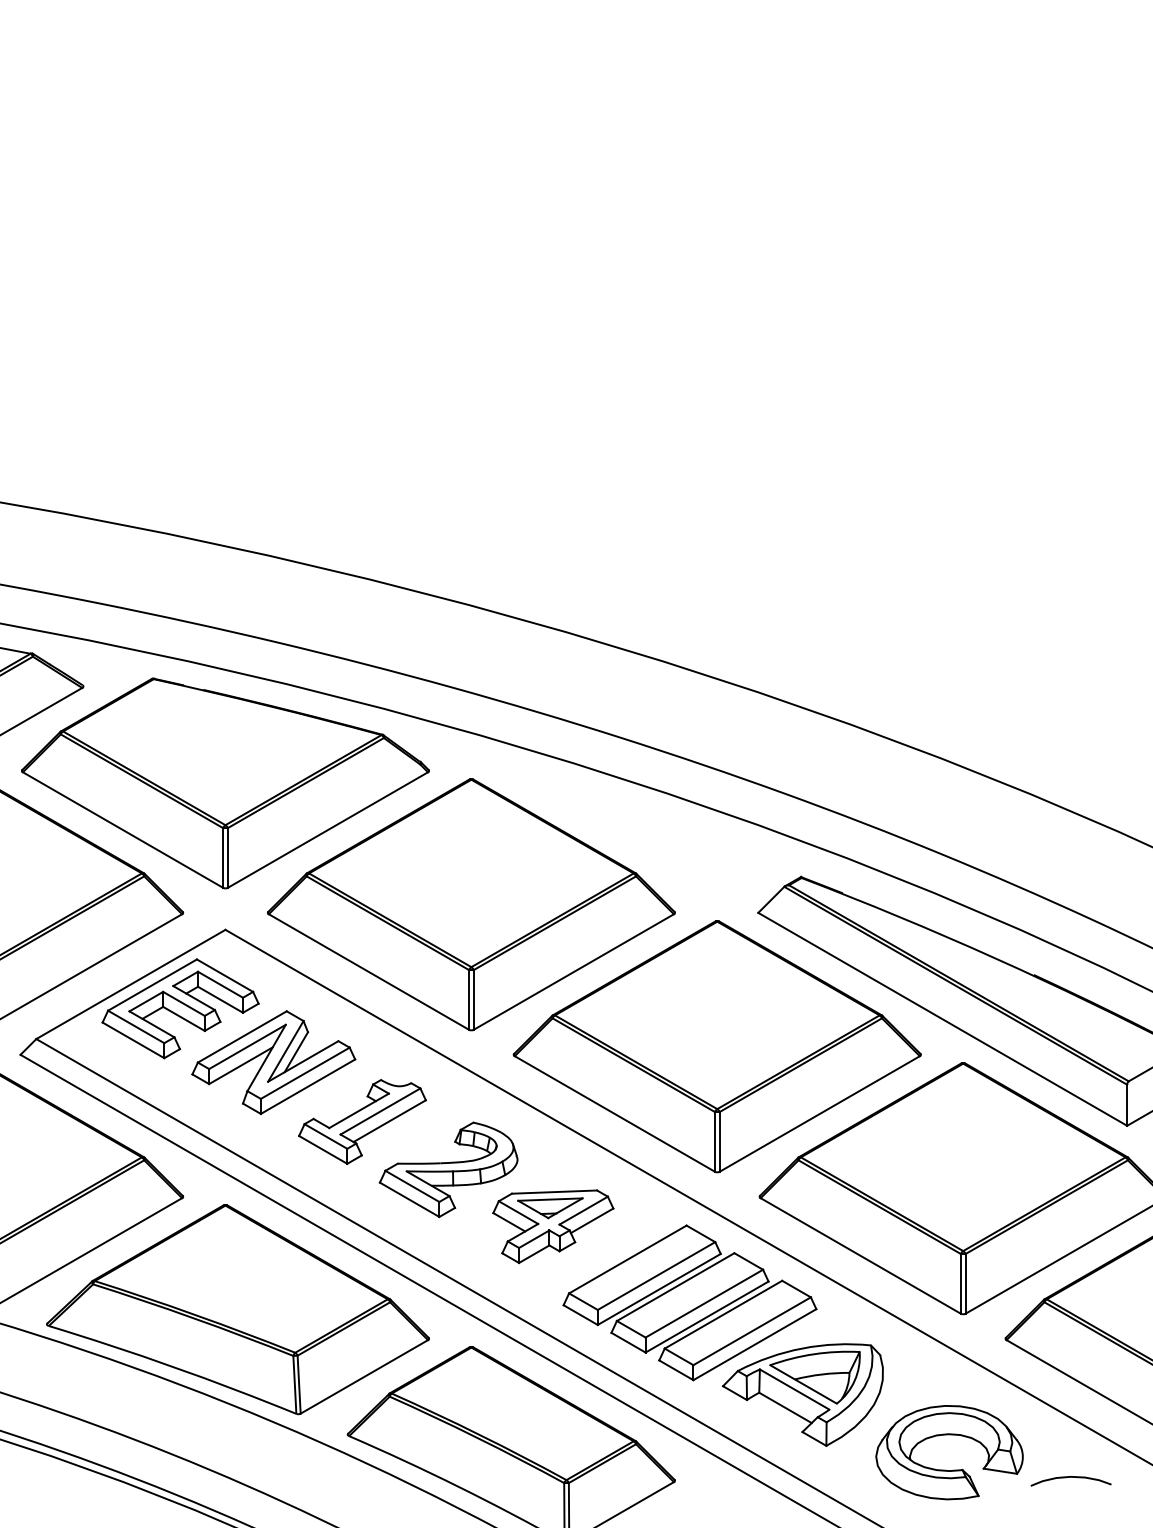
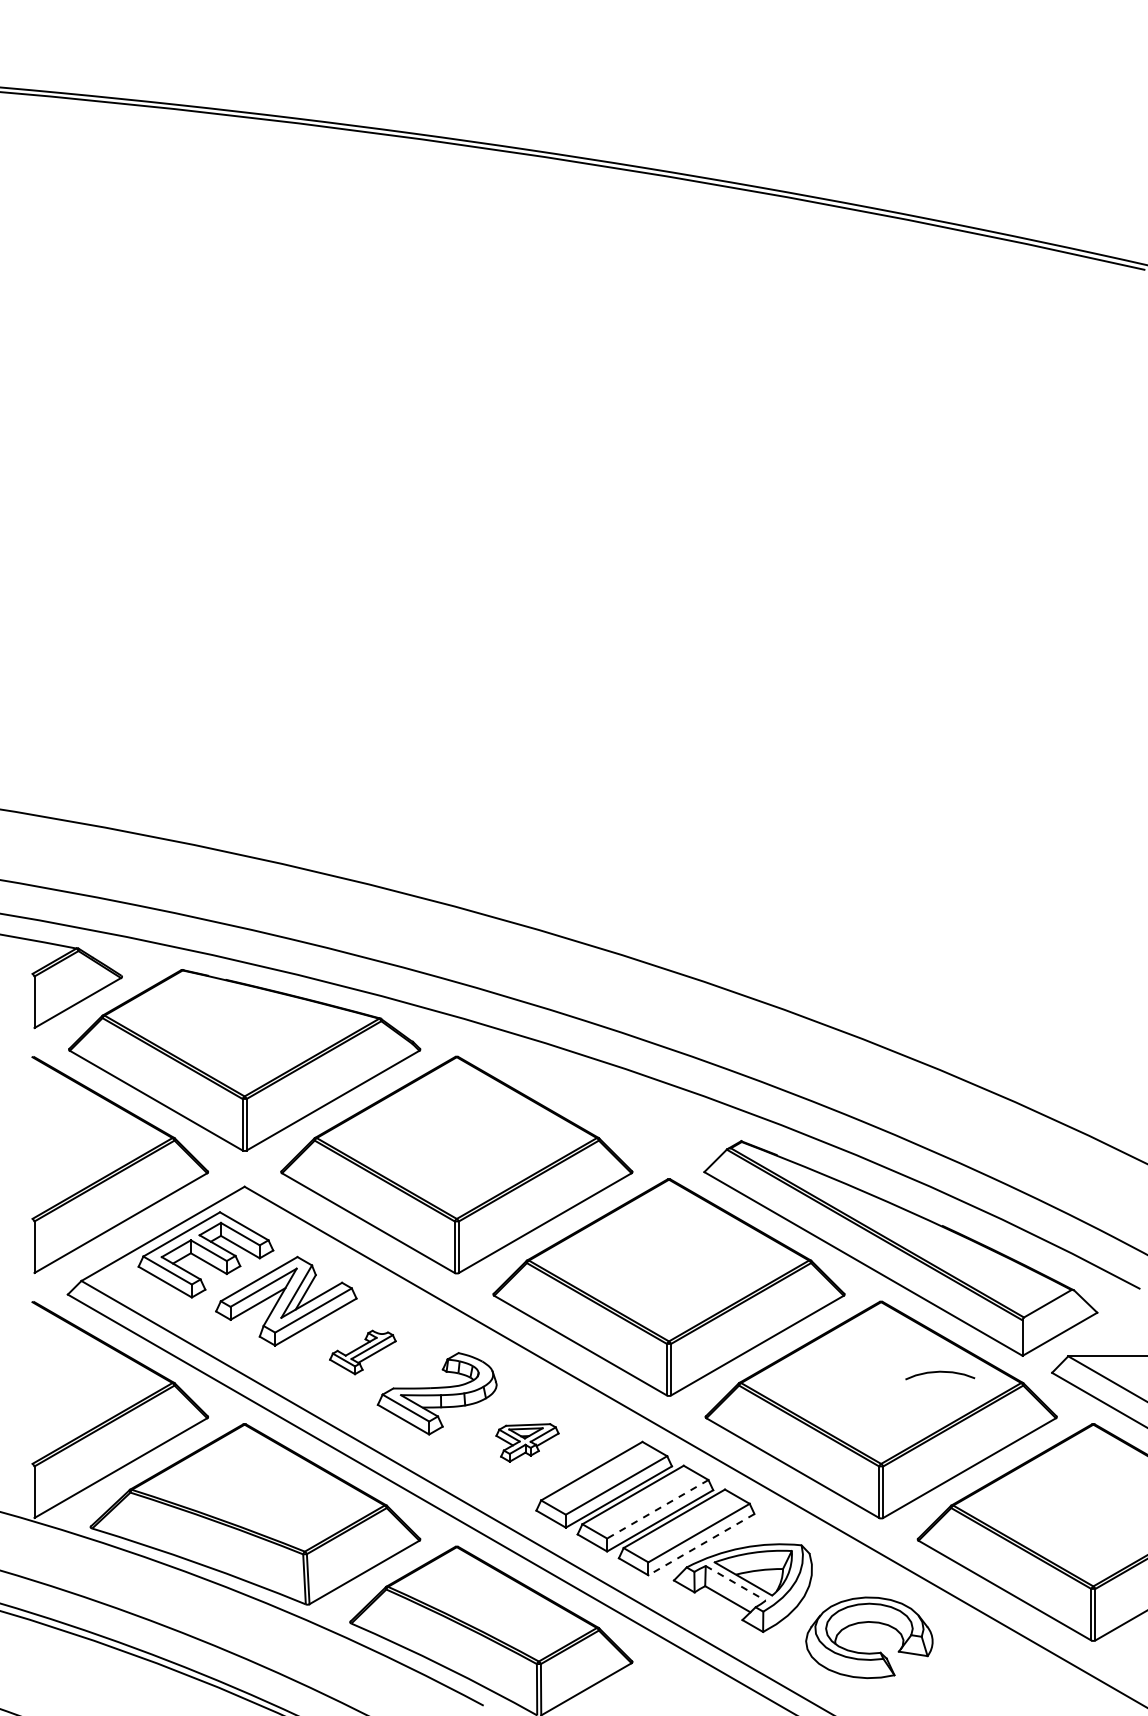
part: (362, 1121) -> (362, 1352), size x0.6
part: (553, 1226) -> (527, 1442), size x0.6
line: (703, 1303) -> (657, 1509), solid -> dashed
line: (754, 1344) -> (701, 1544), solid -> dashed
line: (794, 1389) -> (735, 1583), solid -> dashed
curve: (1071, 1477) -> (940, 1372), moved

